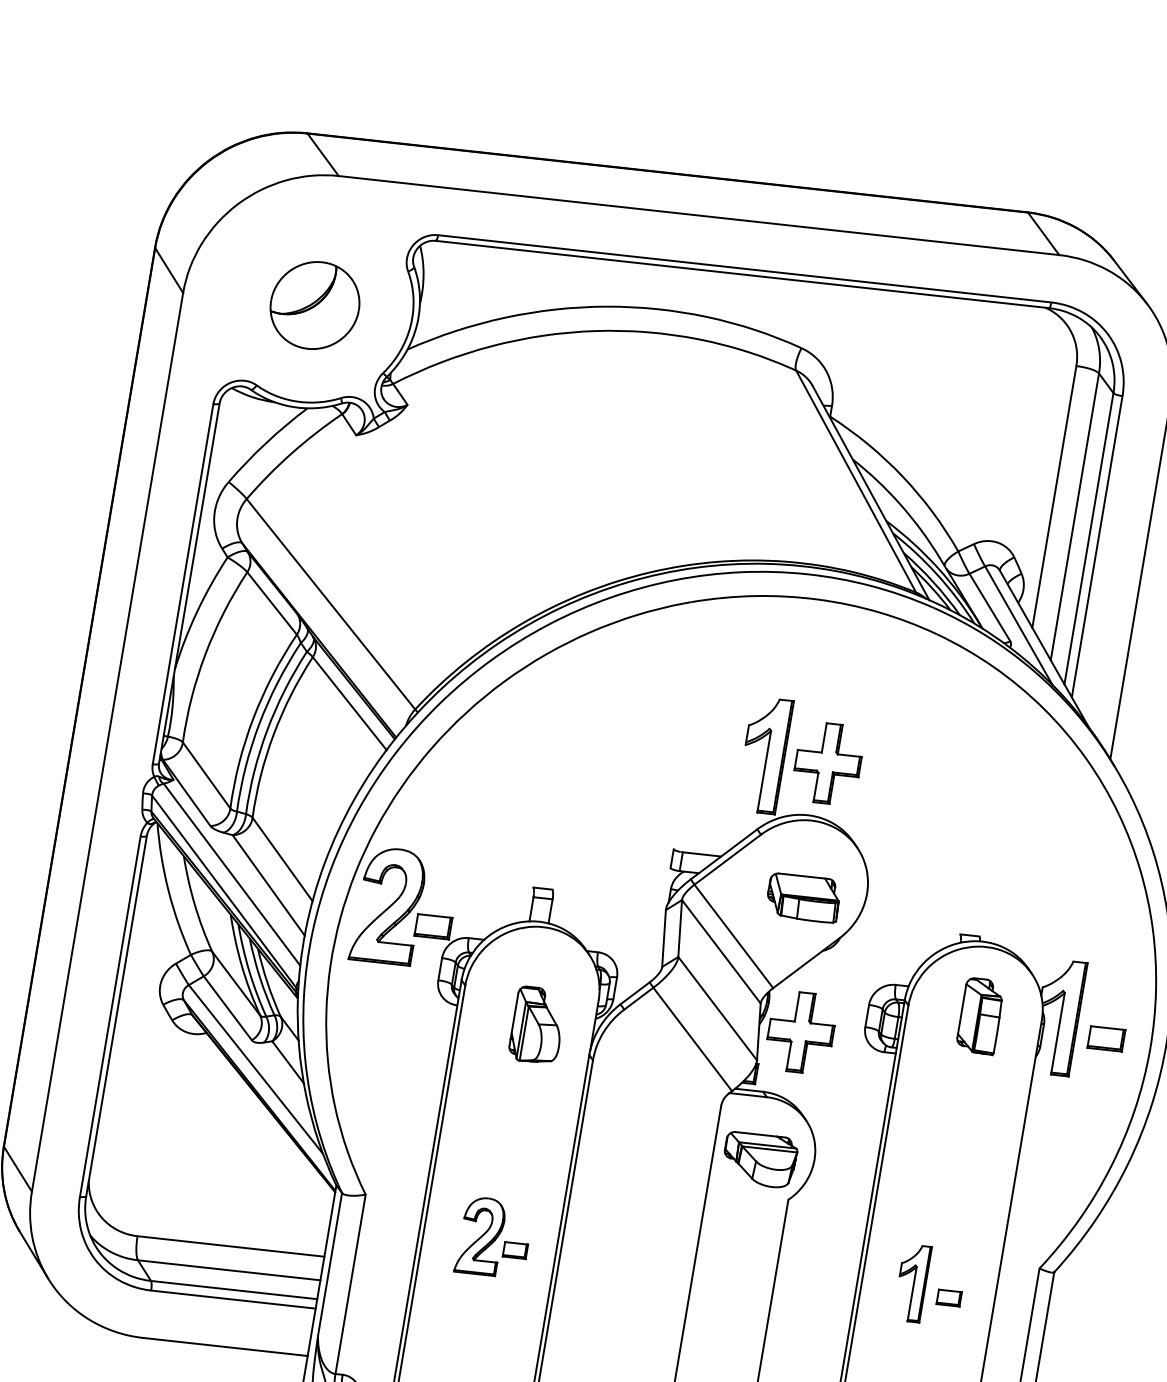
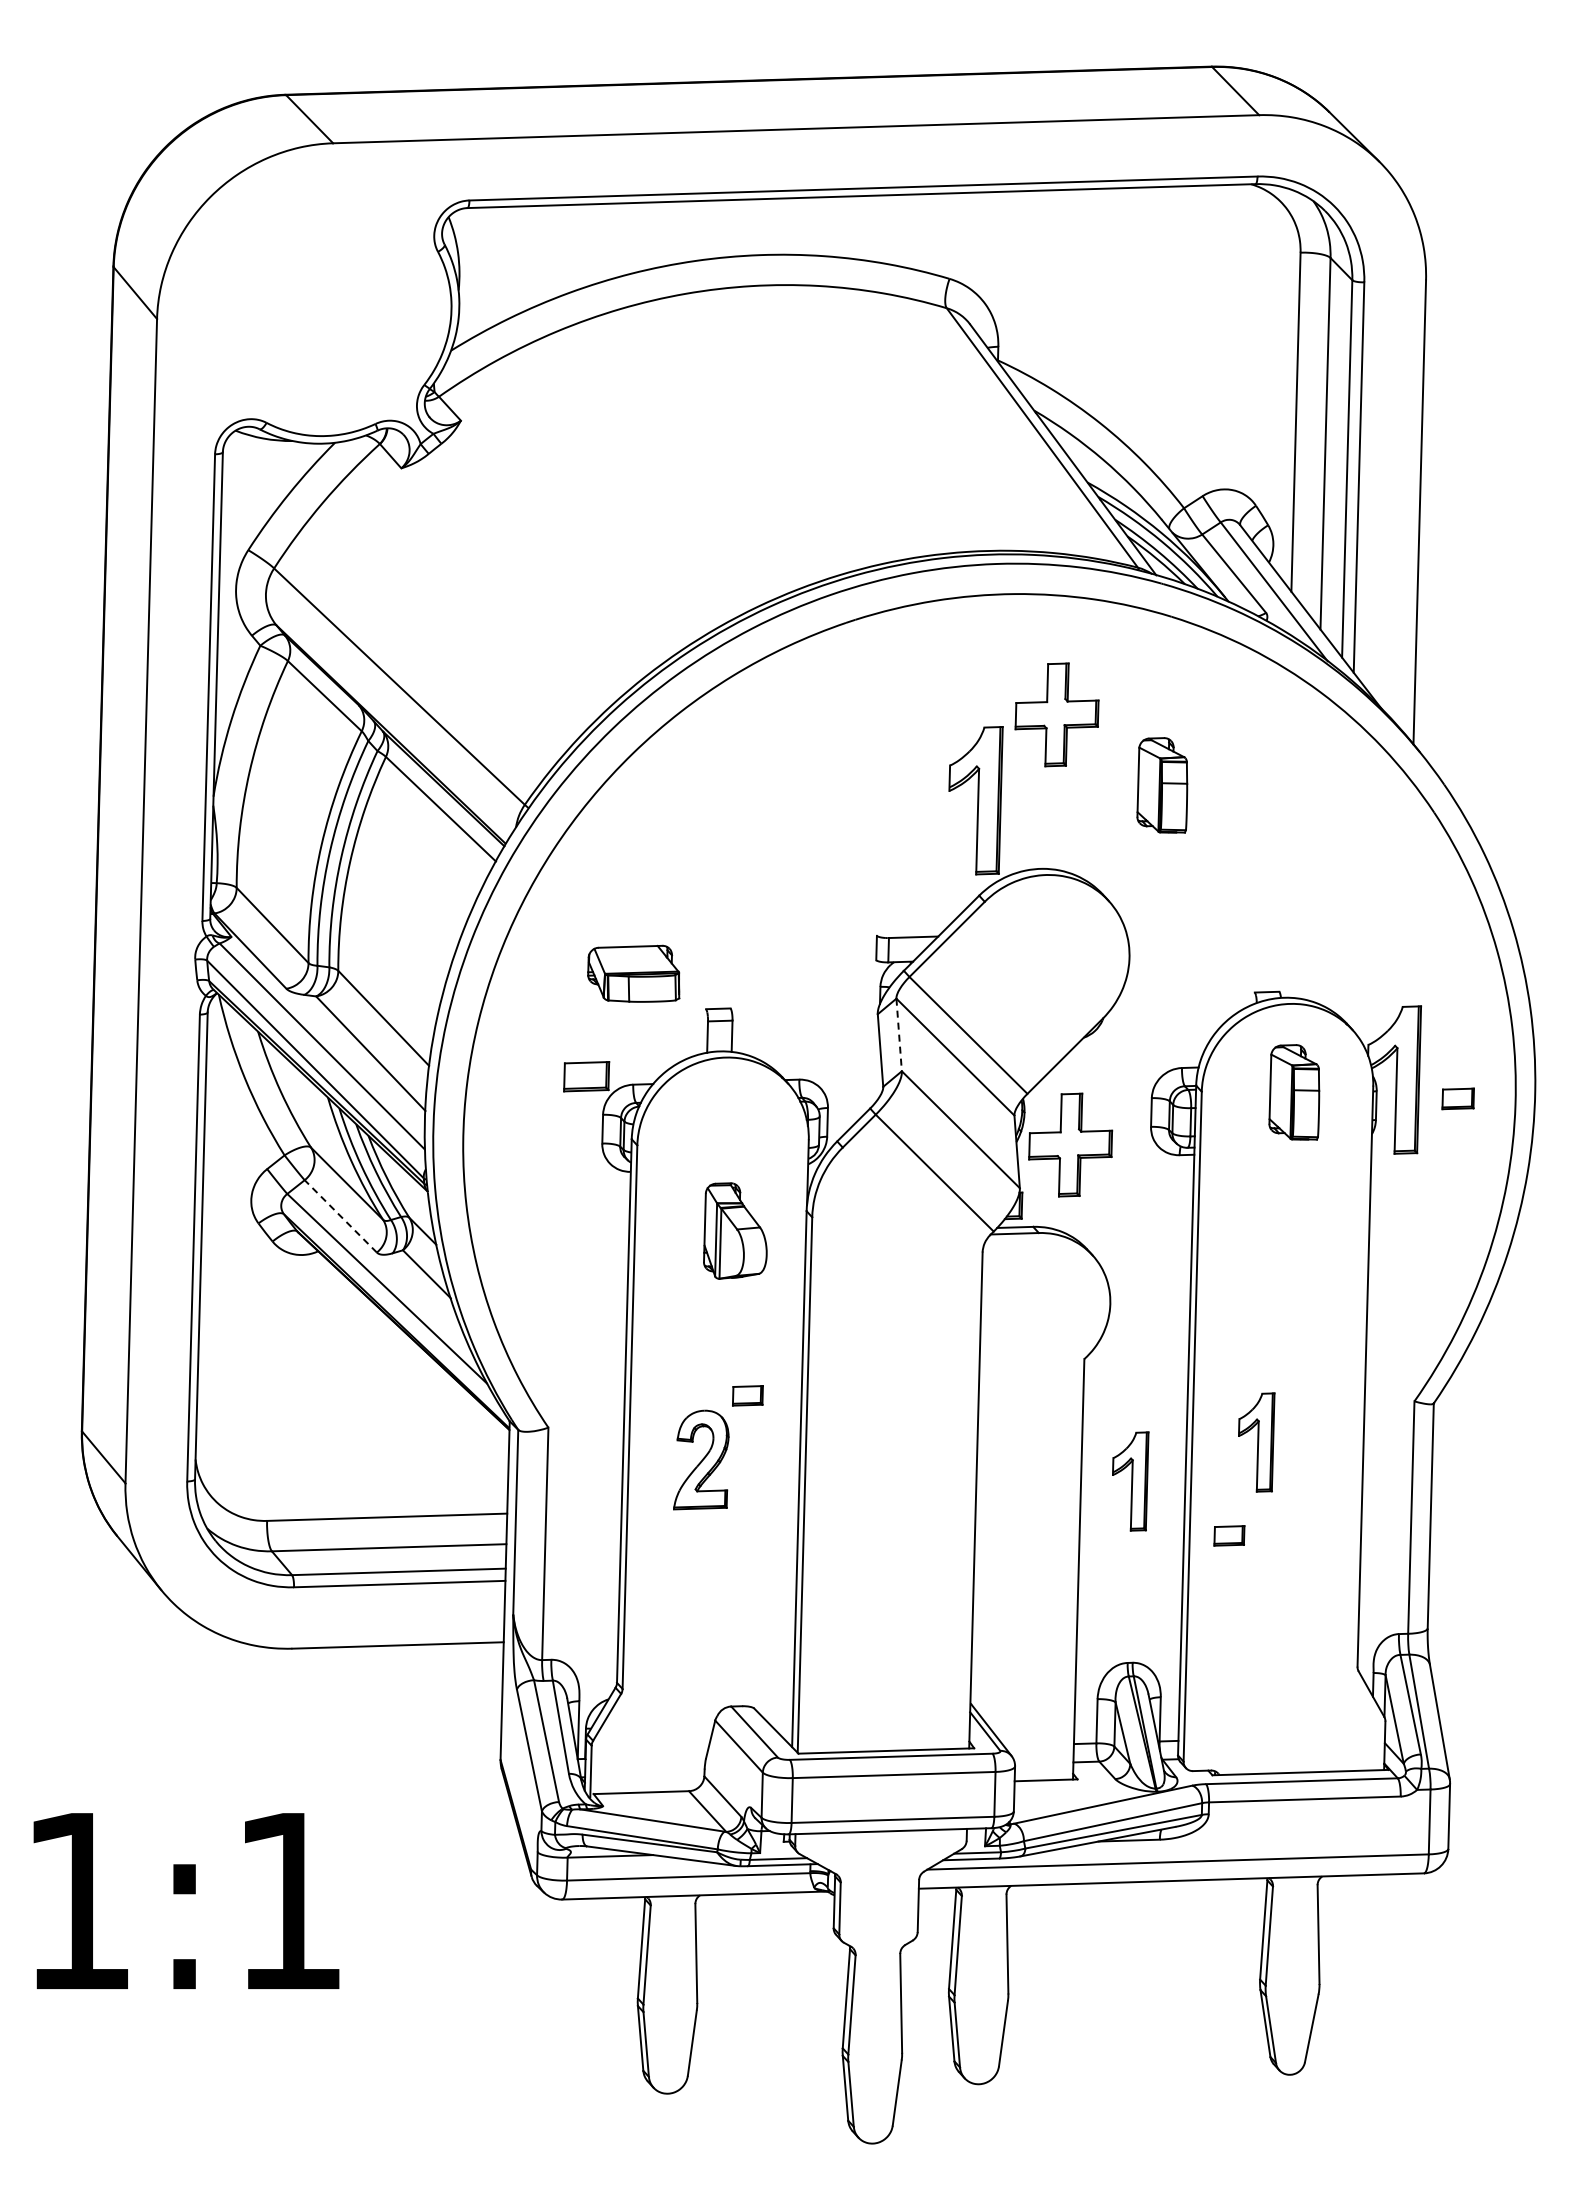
part: (314, 305) -> (325, 311), removed
part: (827, 763) -> (1056, 714), moved
part: (911, 763) -> (1162, 785), added
part: (803, 897) -> (633, 973), moved
part: (388, 906) -> (525, 1058), removed
line: (680, 928) -> (899, 1035), solid -> dashed
line: (227, 1008) -> (340, 1216), solid -> dashed
part: (537, 1025) -> (735, 1230), moved
part: (1105, 1038) -> (1457, 1098), size x0.7
part: (760, 1159) -> (1041, 1312), removed
part: (515, 1250) -> (747, 1395), moved
part: (949, 1297) -> (1229, 1535), moved
part: (810, 1299) -> (1130, 1481), added

